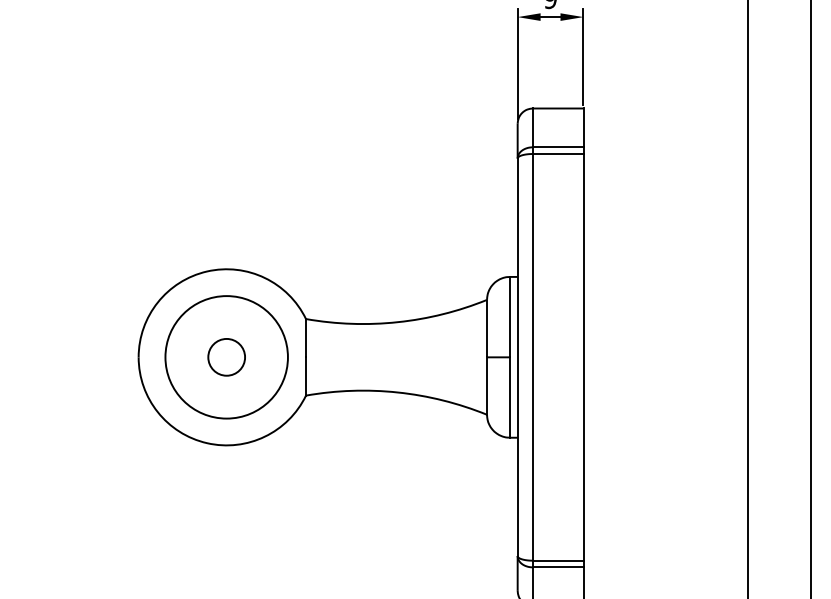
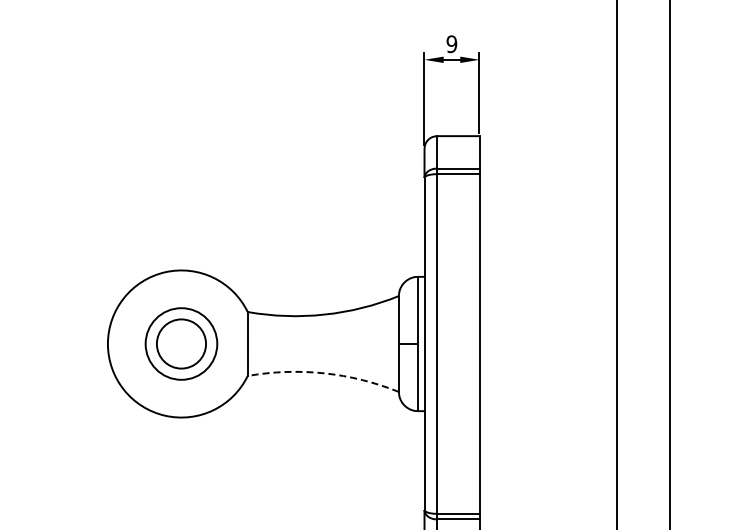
circle: (226, 356) -> (181, 343), size x0.7
circle: (226, 356) -> (181, 343), size x1.6
arc: (397, 392) -> (324, 373), solid -> dashed

